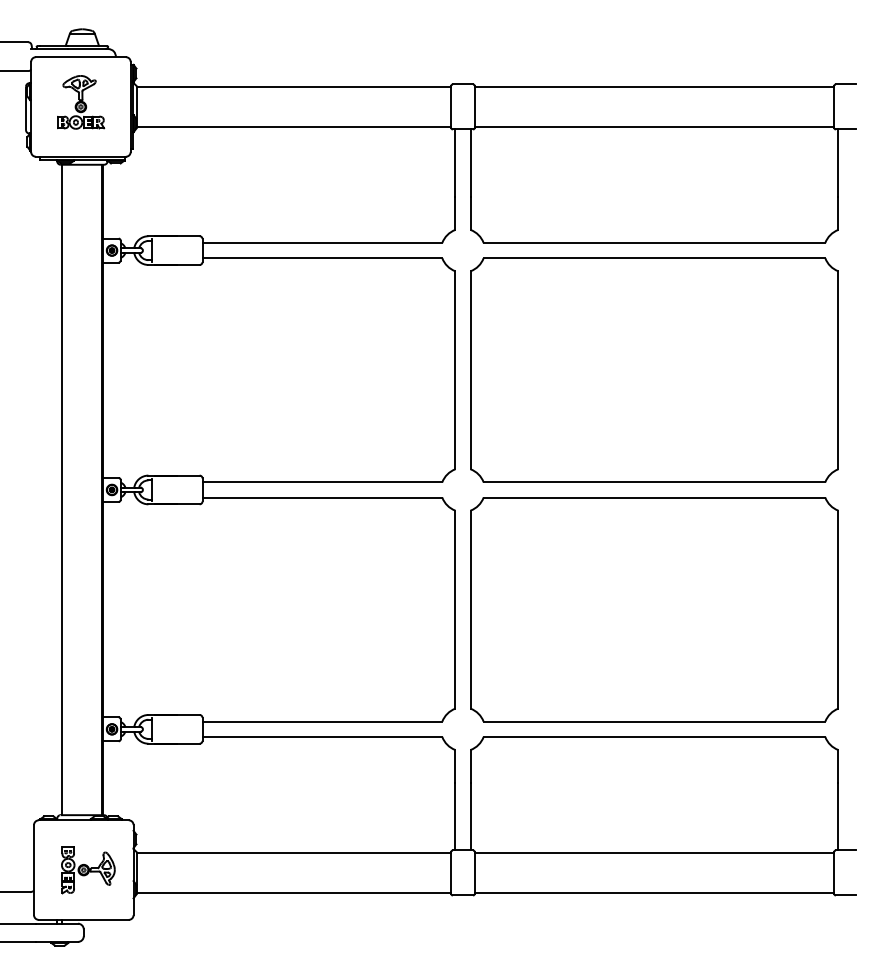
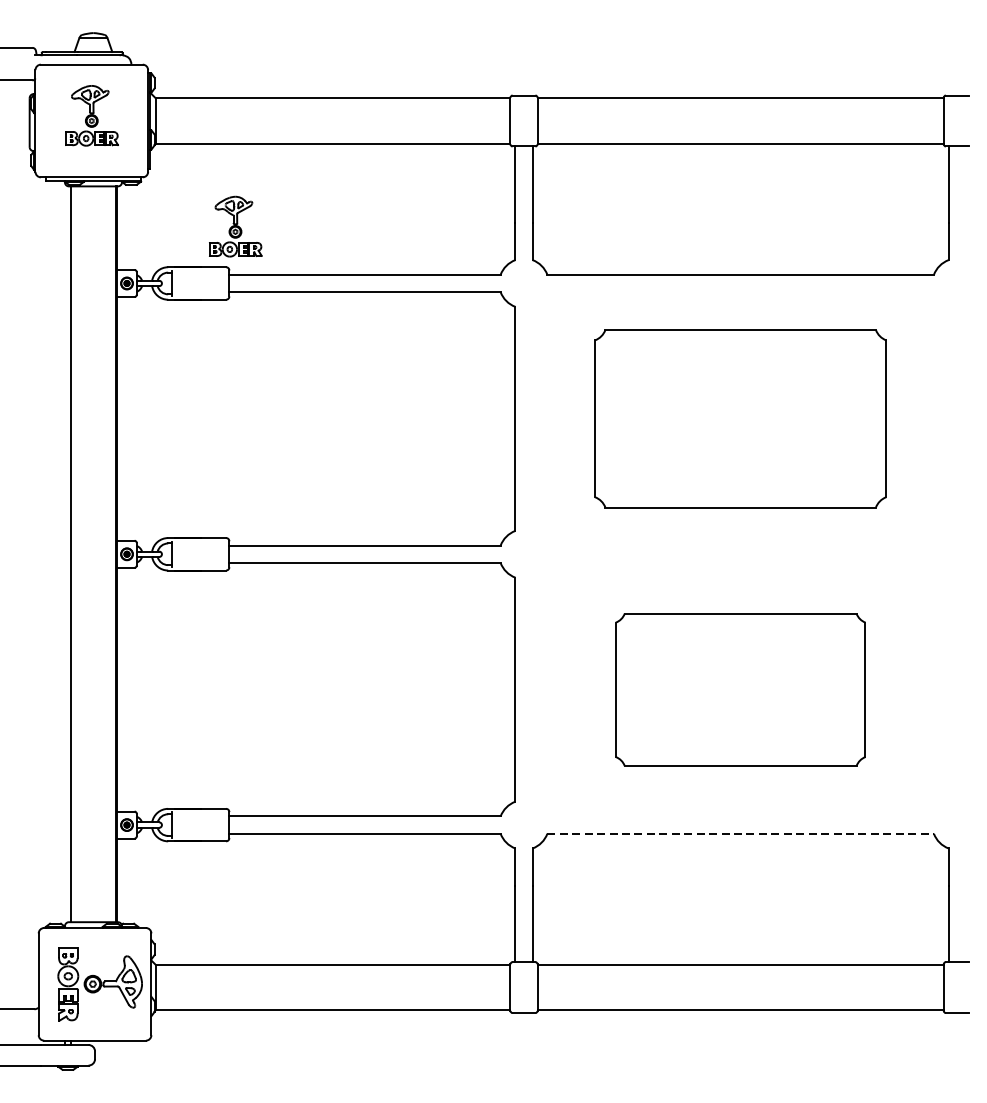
part: (208, 200) -> (236, 226), added
part: (654, 369) -> (740, 418), size x0.7
part: (654, 609) -> (740, 689), size x0.6
line: (654, 737) -> (740, 834), solid -> dashed
part: (88, 870) -> (100, 984), size x1.4

